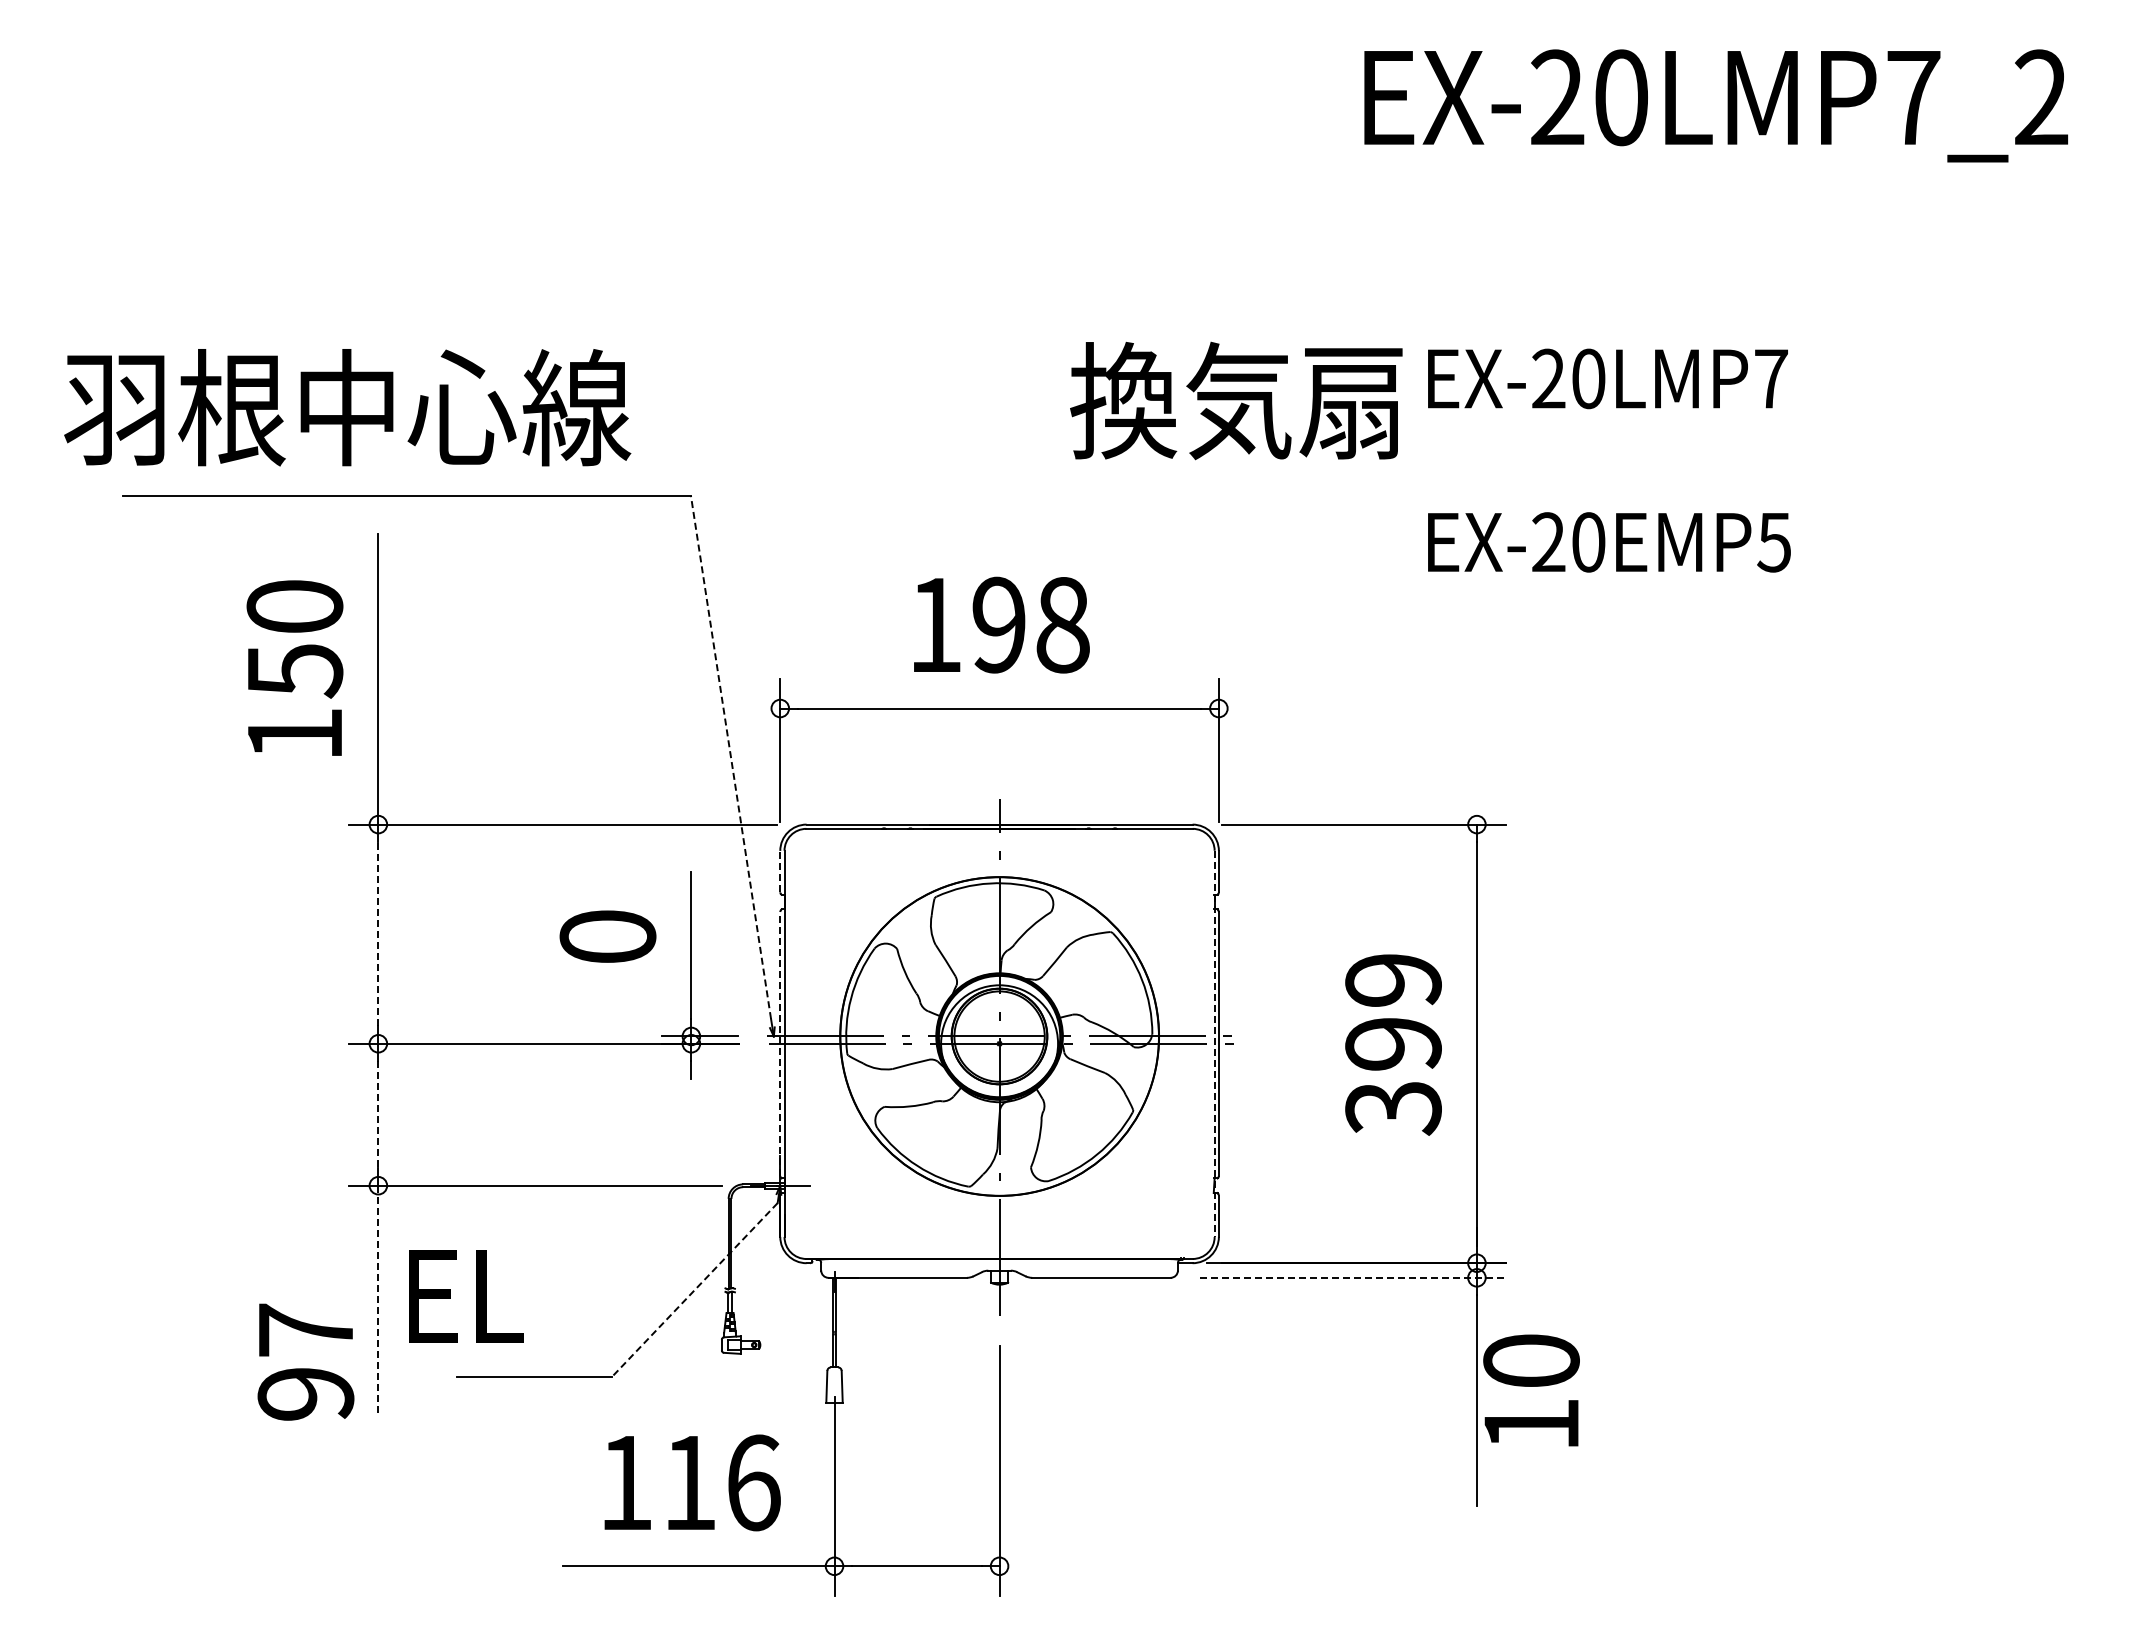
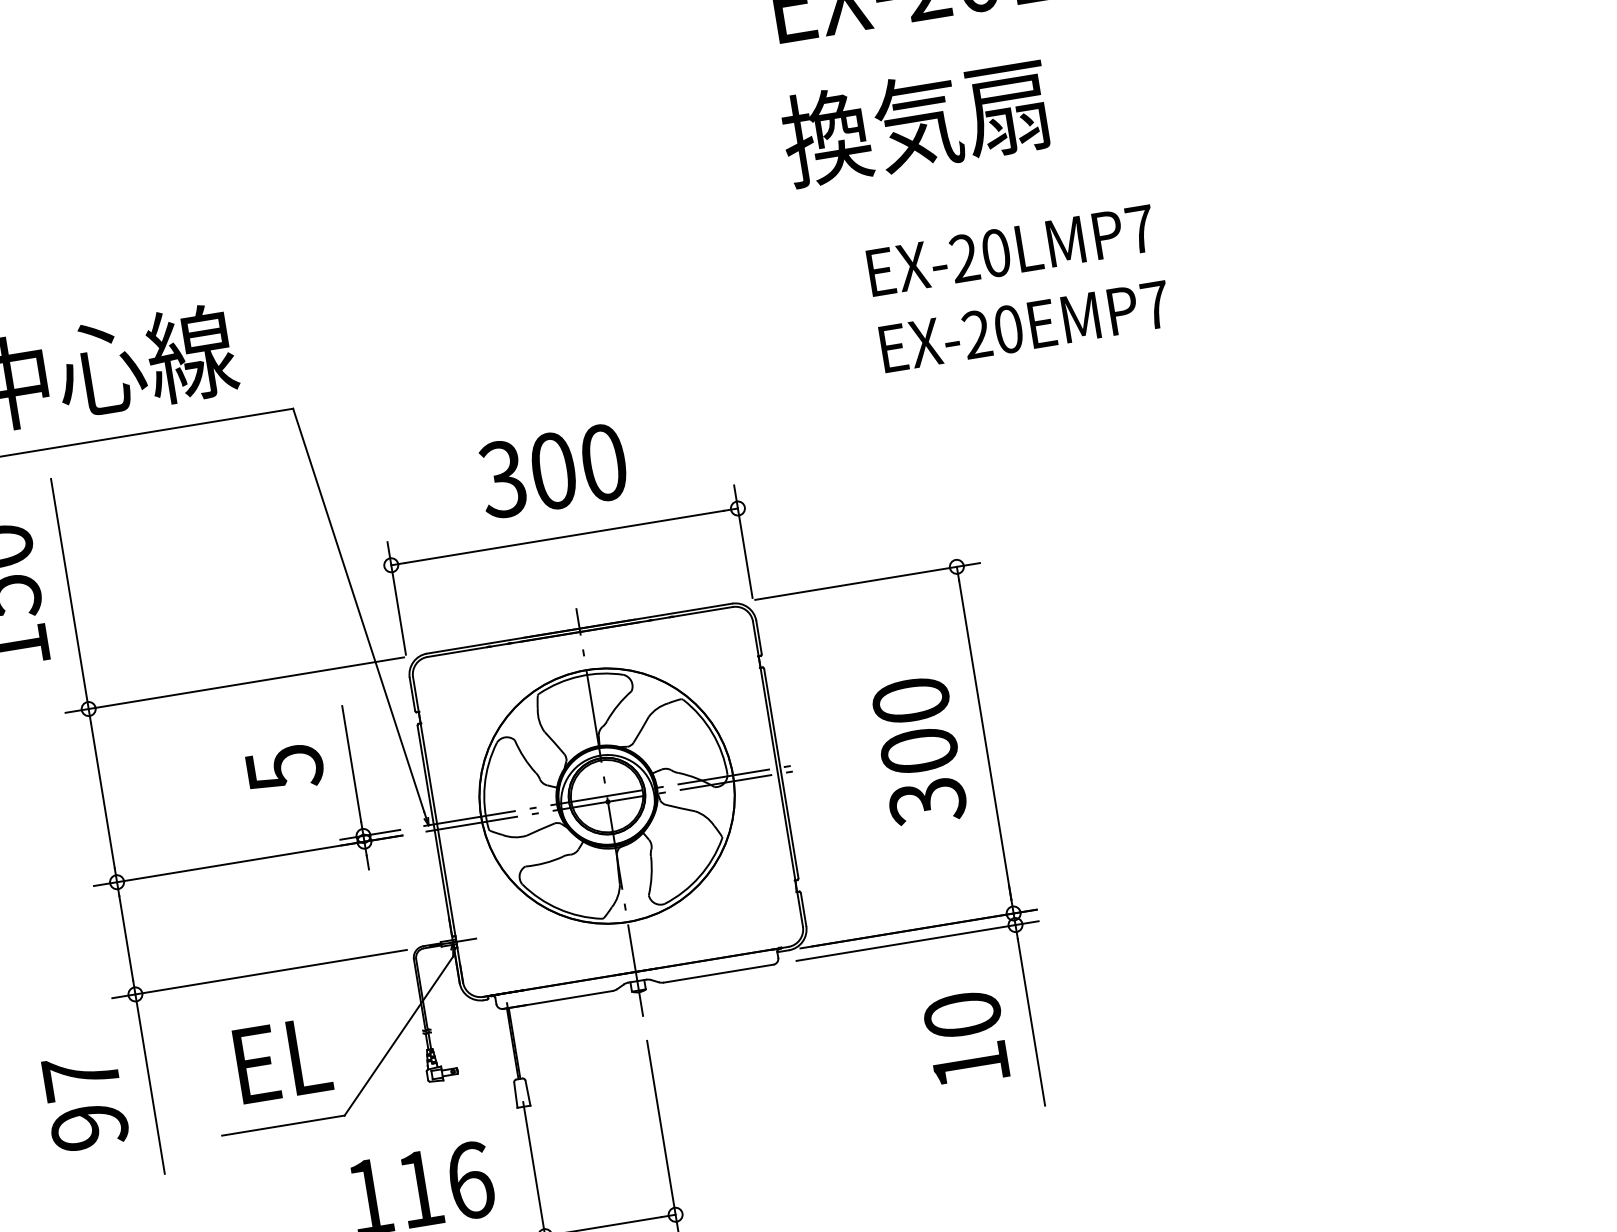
text: (1607, 378) -> (1010, 250), moved
text: (1236, 400) -> (916, 122), moved
text: (1774, 542) -> (1155, 305), EX-20EMP5 -> EX-20EMP7
text: (998, 624) -> (552, 470), 198 -> 300
line: (731, 757) -> (359, 610), dashed -> solid
line: (780, 871) -> (412, 694), dashed -> solid
line: (378, 933) -> (102, 795), dashed -> solid
text: (607, 937) -> (284, 768), 0 -> 5
text: (1393, 1012) -> (915, 726), 399 -> 300
line: (780, 1043) -> (434, 829), dashed -> solid
line: (1214, 1044) -> (777, 774), dashed -> solid
line: (378, 1115) -> (126, 938), dashed -> solid
line: (1353, 1277) -> (917, 940), dashed -> solid
line: (694, 1290) -> (398, 1036), dashed -> solid
text: (466, 1296) -> (283, 1060), moved
line: (378, 1299) -> (150, 1084), dashed -> solid
text: (305, 1361) -> (84, 1101), moved
text: (1531, 1390) -> (966, 1038), moved

